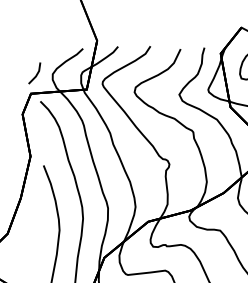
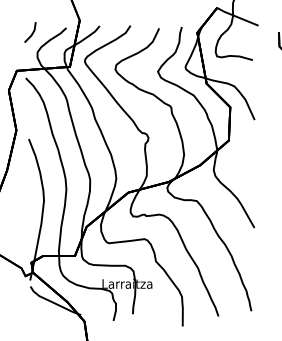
line: (35, 74) -> (31, 33), moved

